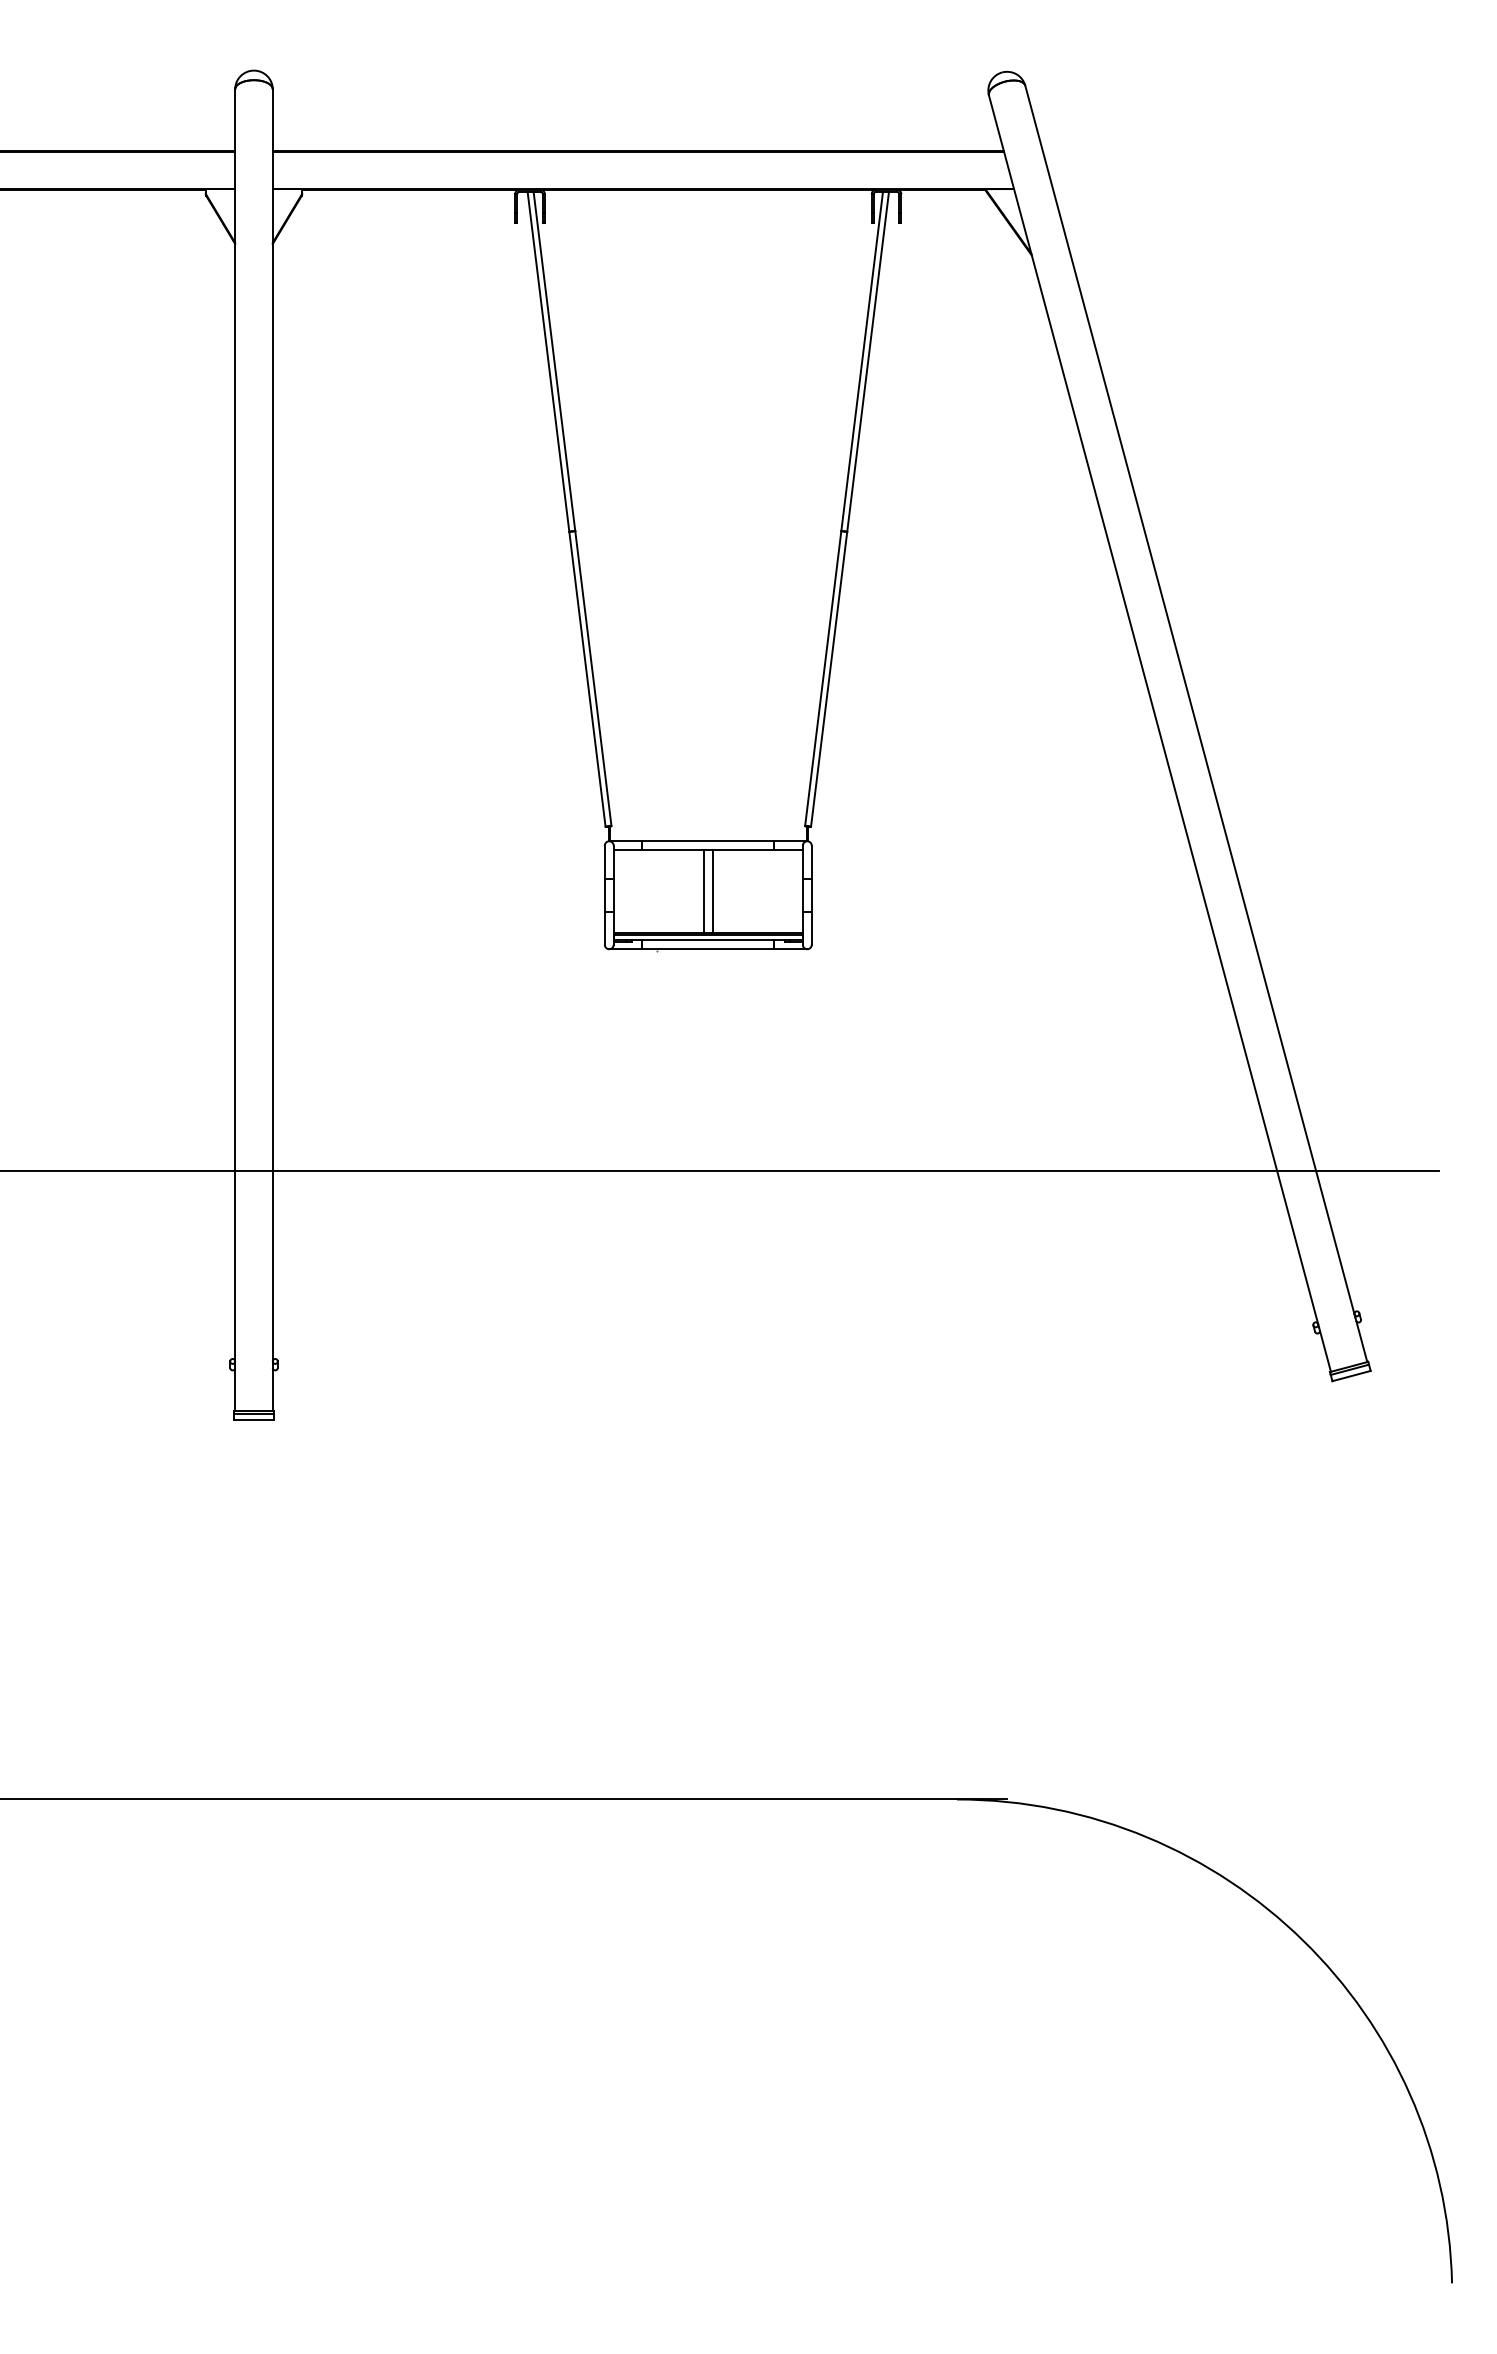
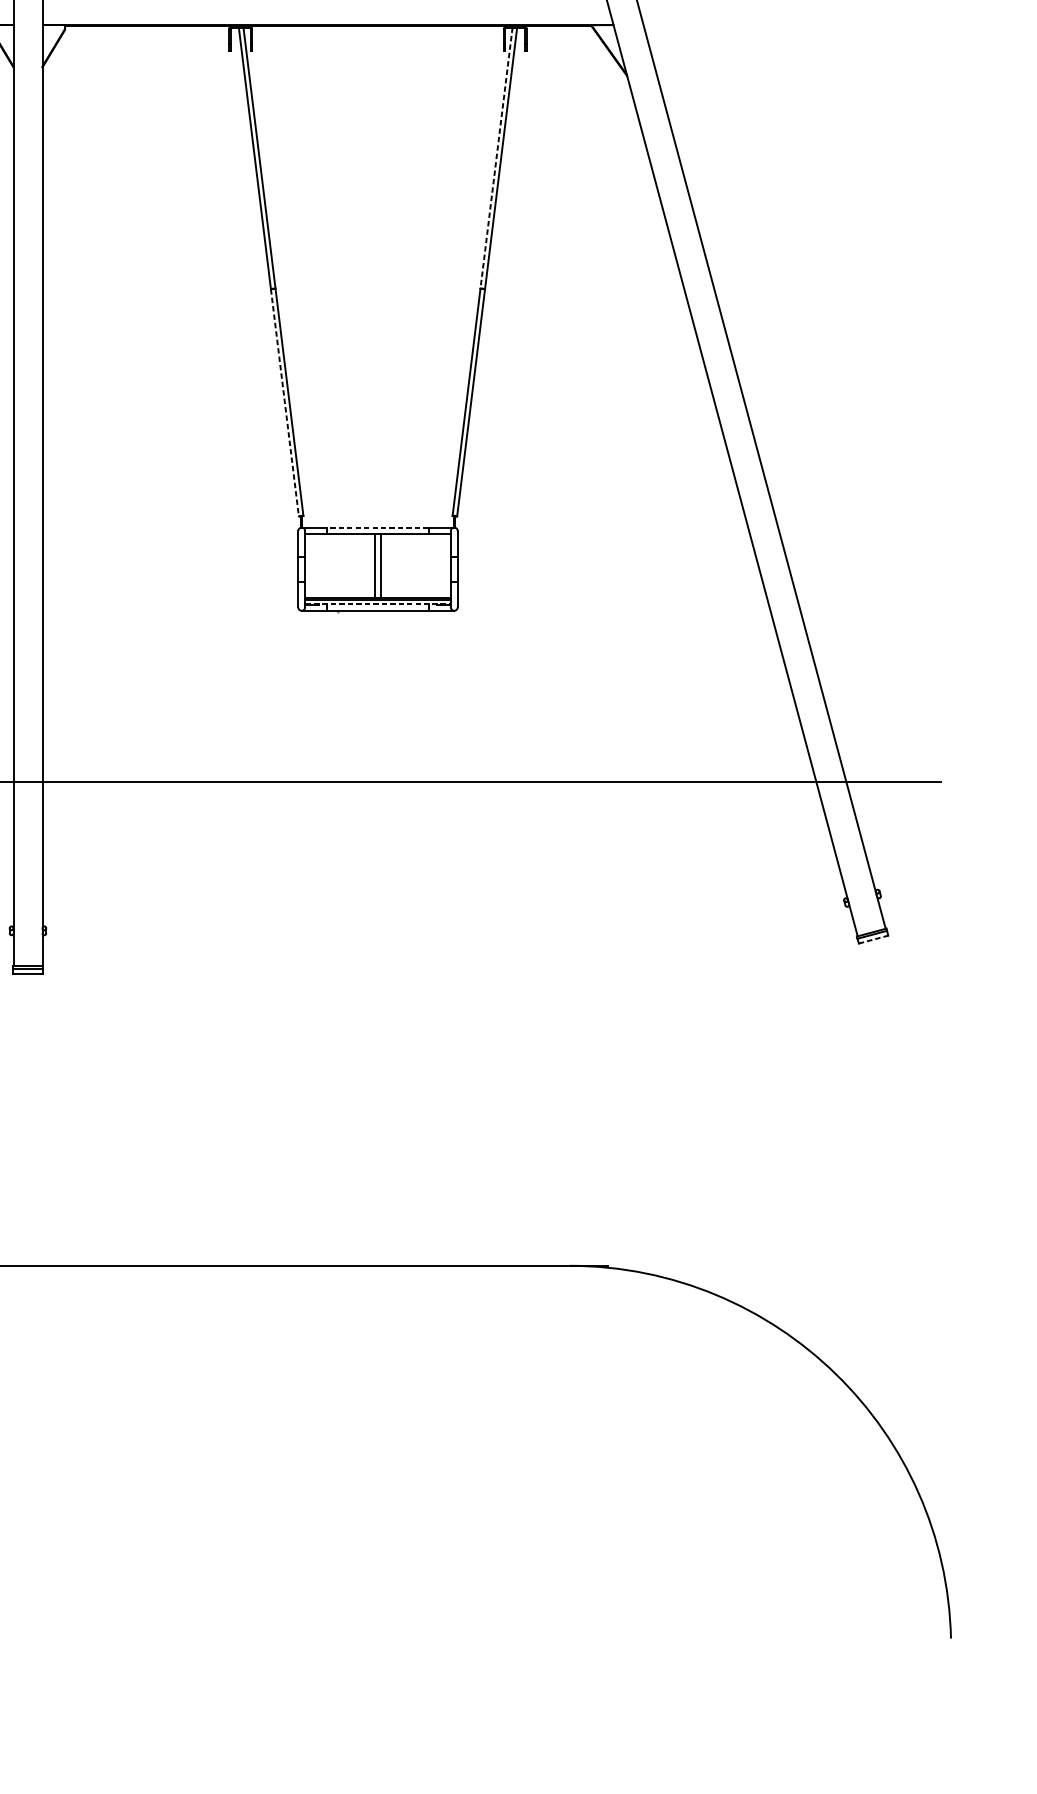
line: (862, 361) -> (496, 157), solid -> dashed
line: (587, 679) -> (284, 402), solid -> dashed
line: (708, 841) -> (378, 527), solid -> dashed
line: (708, 940) -> (378, 604), solid -> dashed
line: (1351, 1376) -> (873, 939), solid -> dashed

